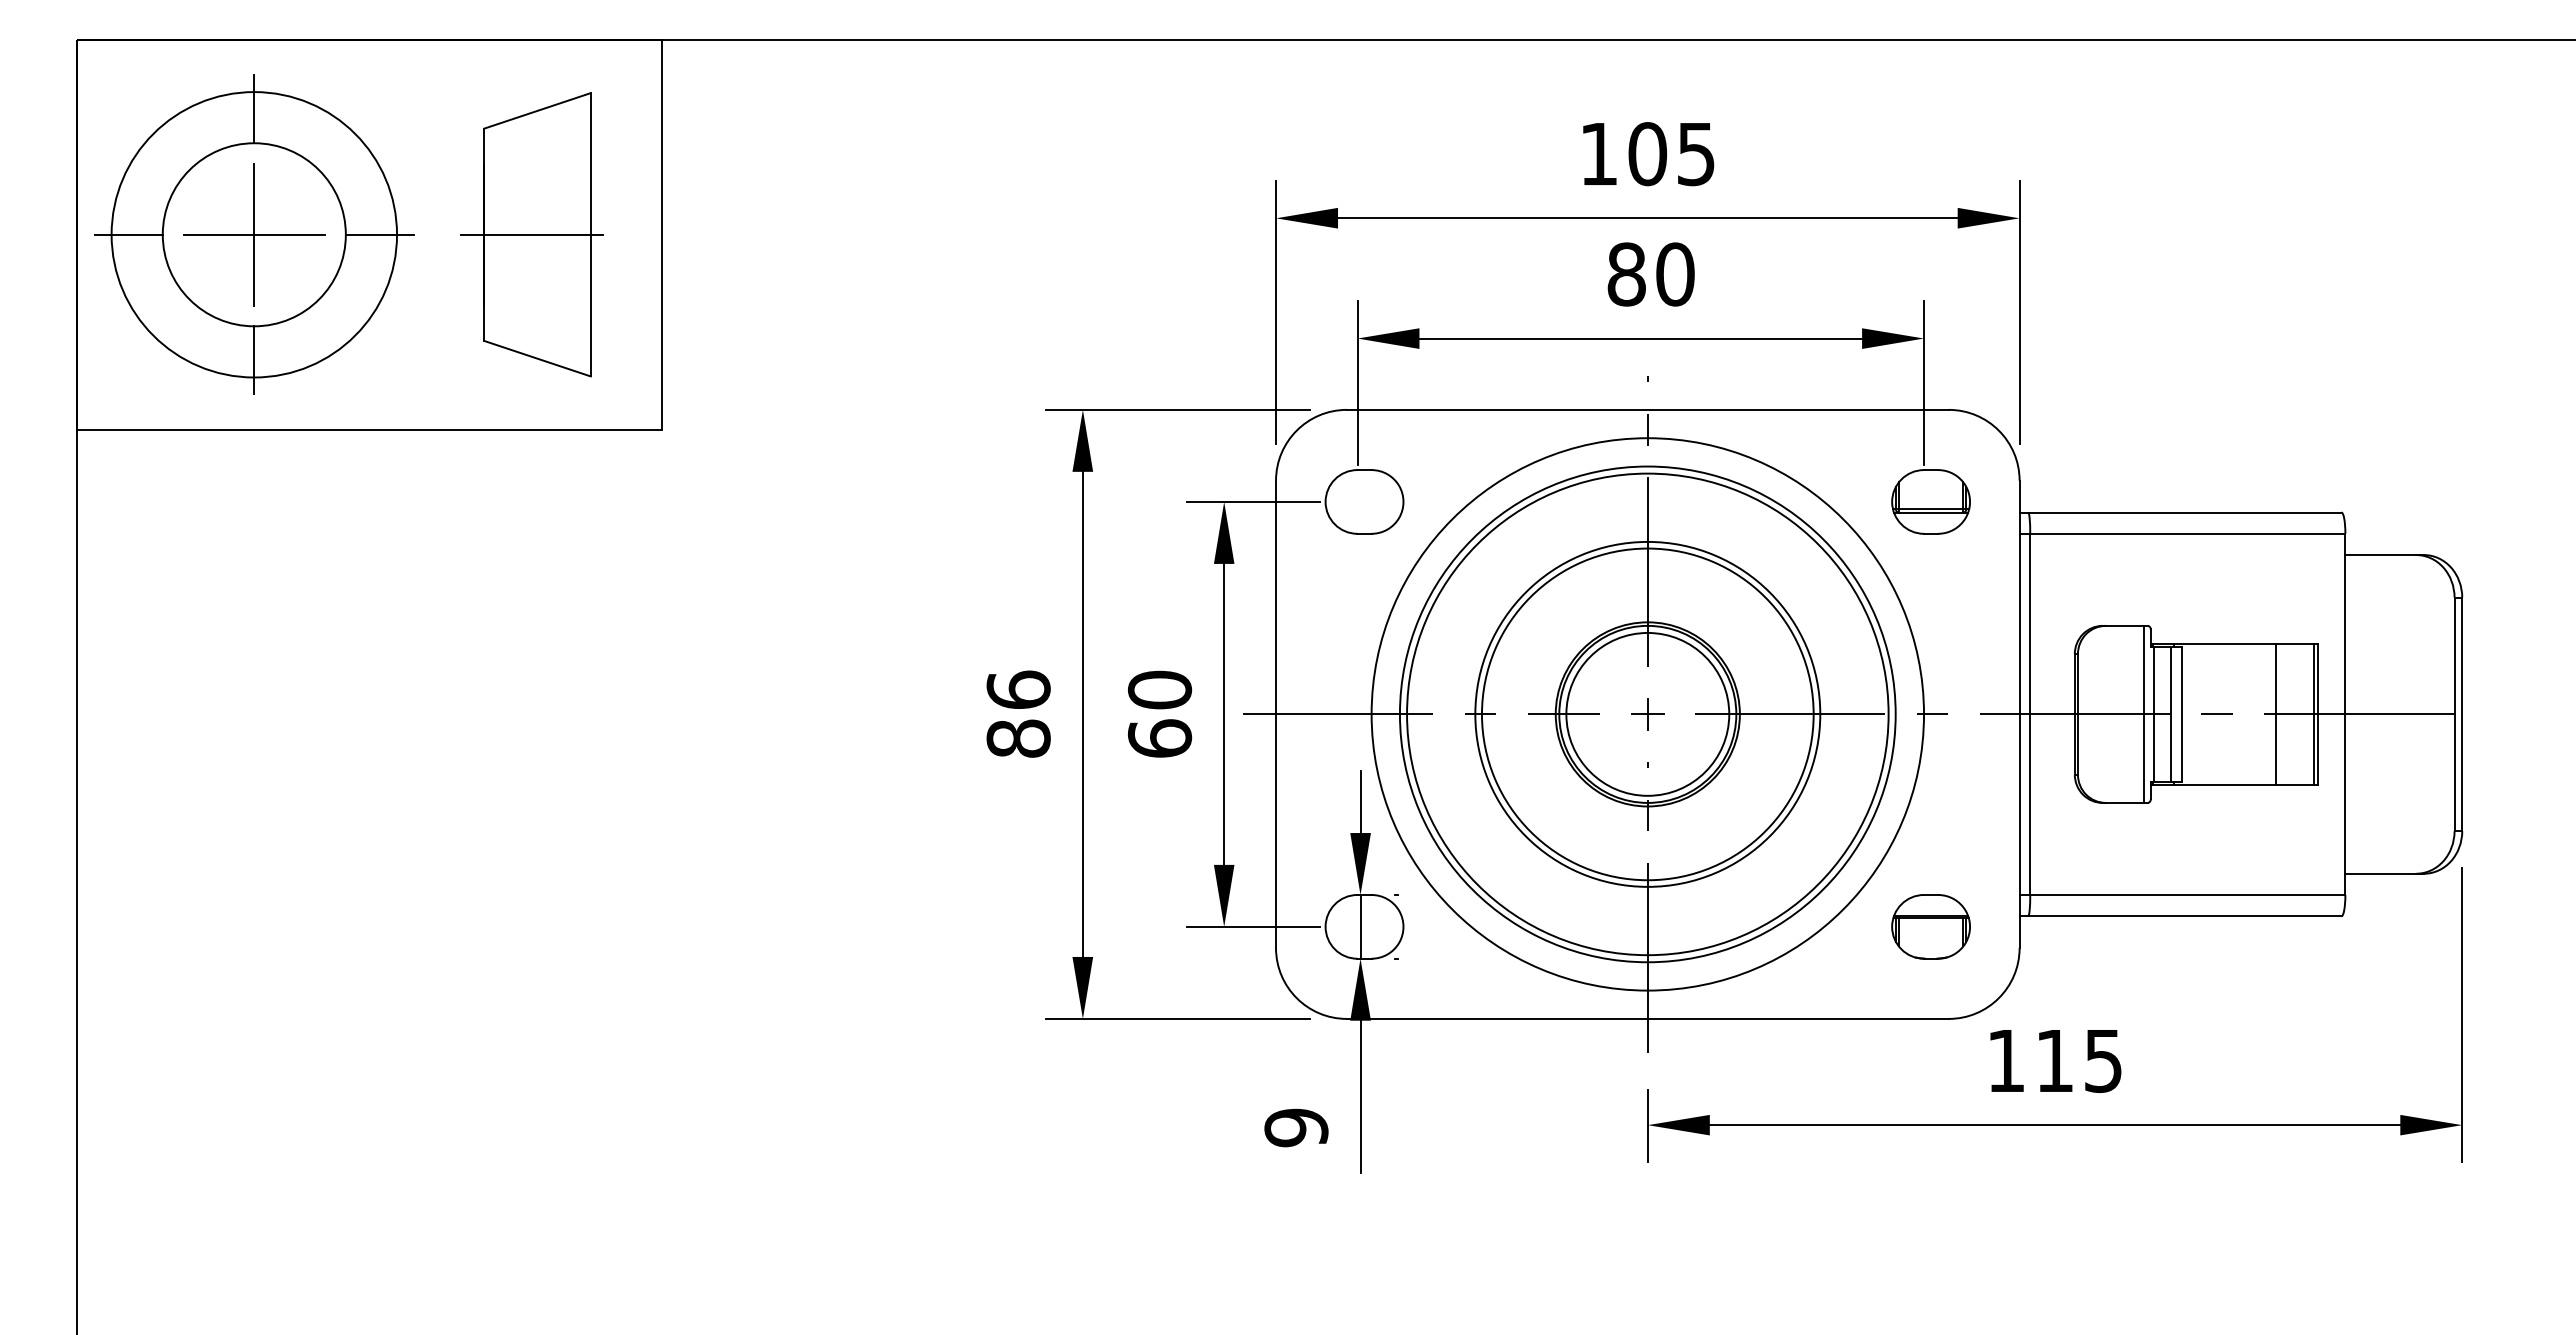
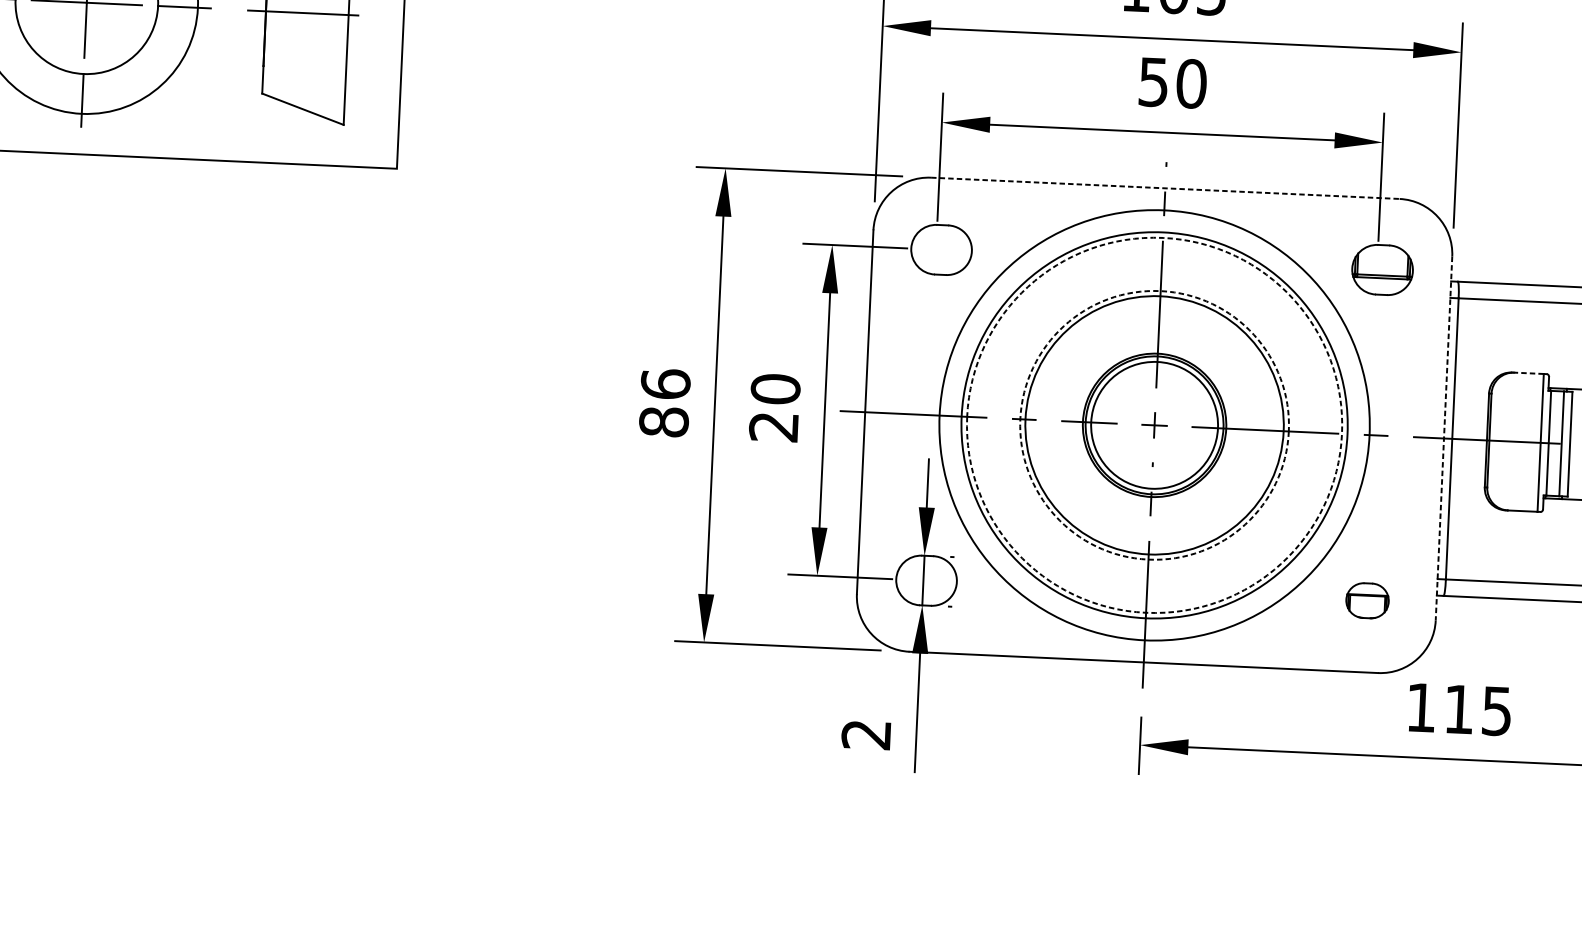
text: (1626, 274) -> (1153, 82), 80 -> 50
line: (1647, 409) -> (1165, 188), solid -> dashed
line: (2124, 625) -> (1528, 373), solid -> dashed
circle: (1647, 713) -> (1154, 424), solid -> dashed
circle: (1647, 714) -> (1154, 425), solid -> dashed
line: (2019, 714) -> (1443, 438), solid -> dashed
text: (1159, 738) -> (773, 426), 60 -> 20
part: (1930, 926) -> (1367, 600), size x0.7
text: (1296, 1127) -> (866, 734), 9 -> 2

